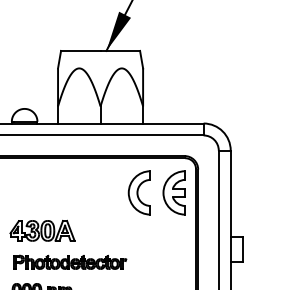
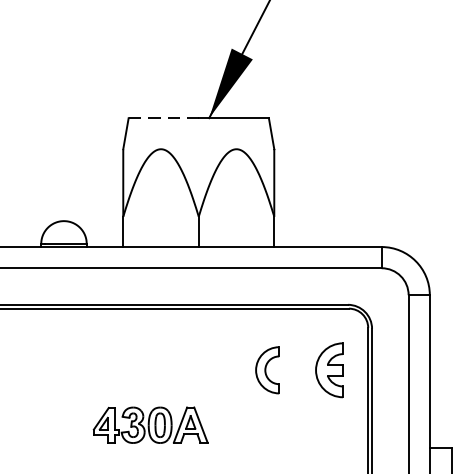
line: (80, 50) -> (163, 117), solid -> dashed
part: (138, 192) -> (266, 369), size x0.6
part: (173, 192) -> (328, 369), size x0.7
part: (42, 230) -> (150, 424), moved

